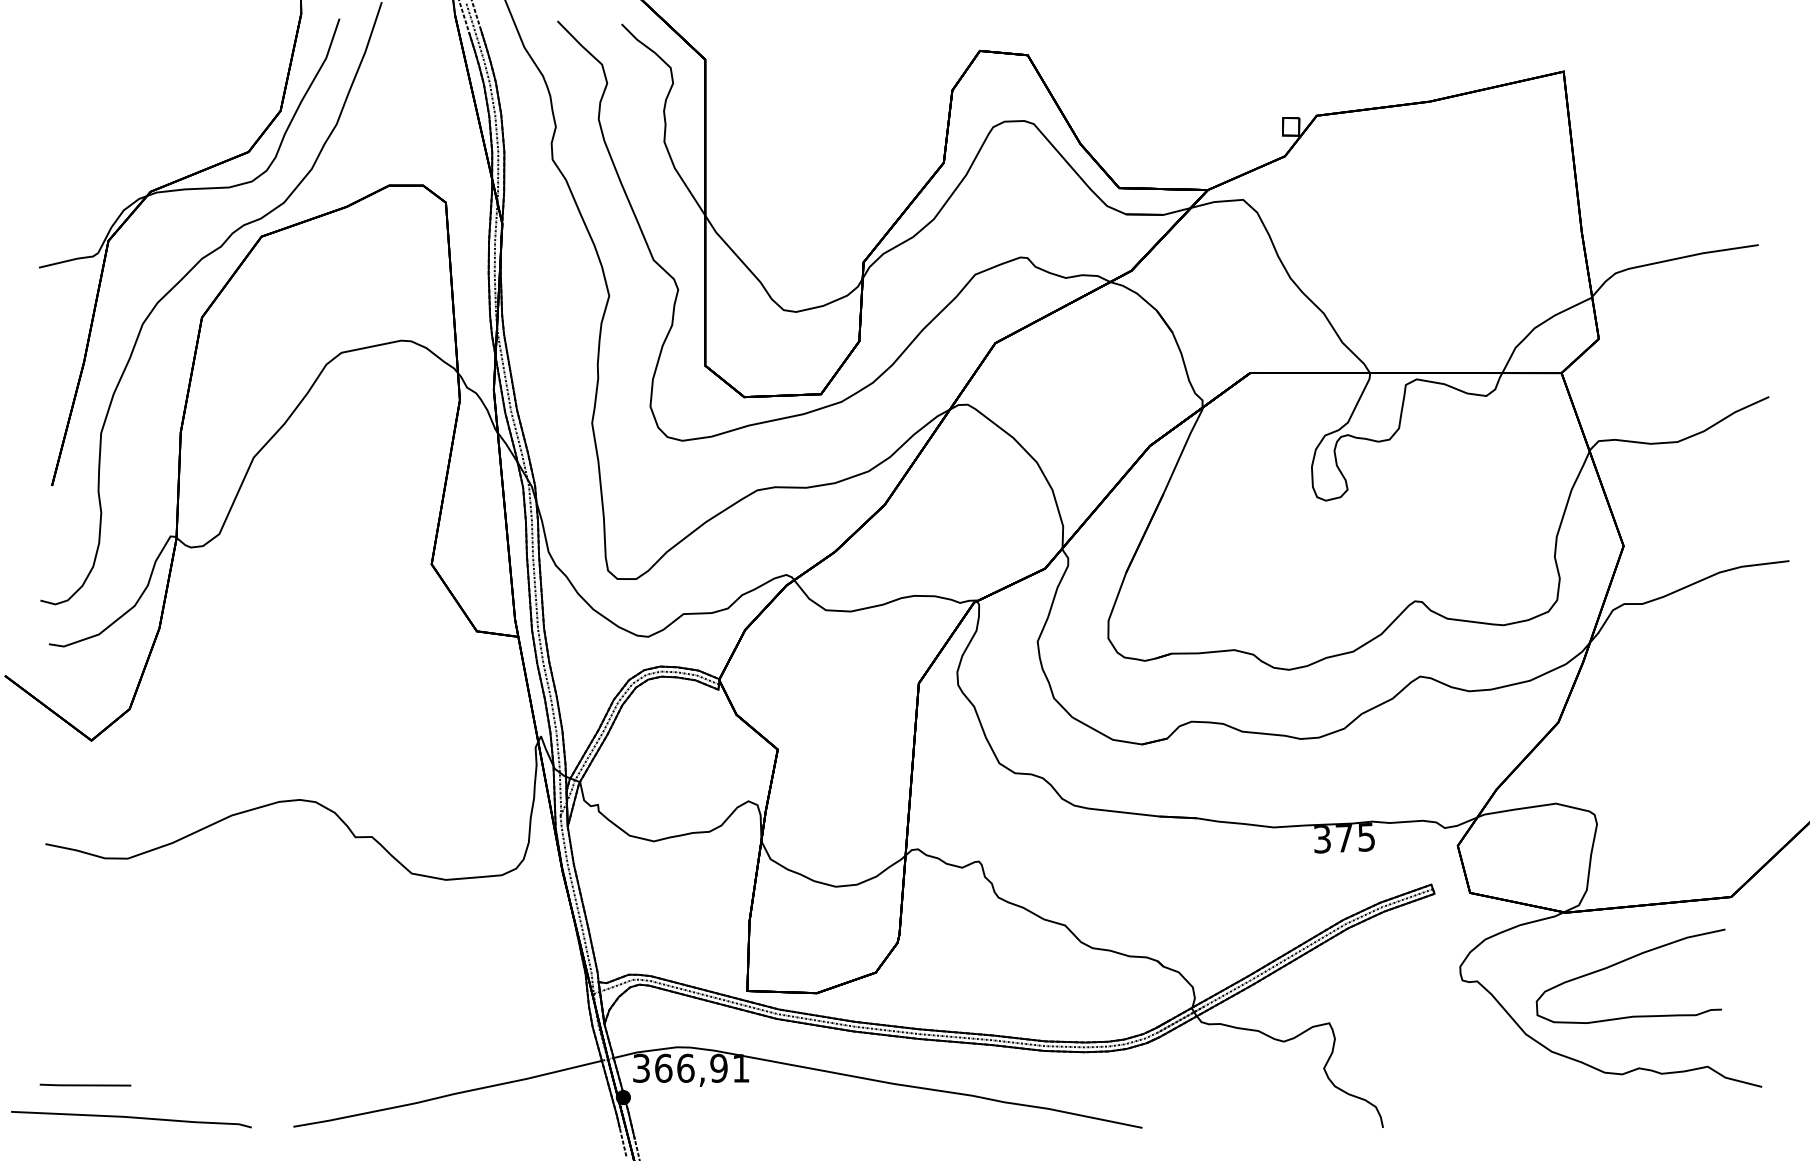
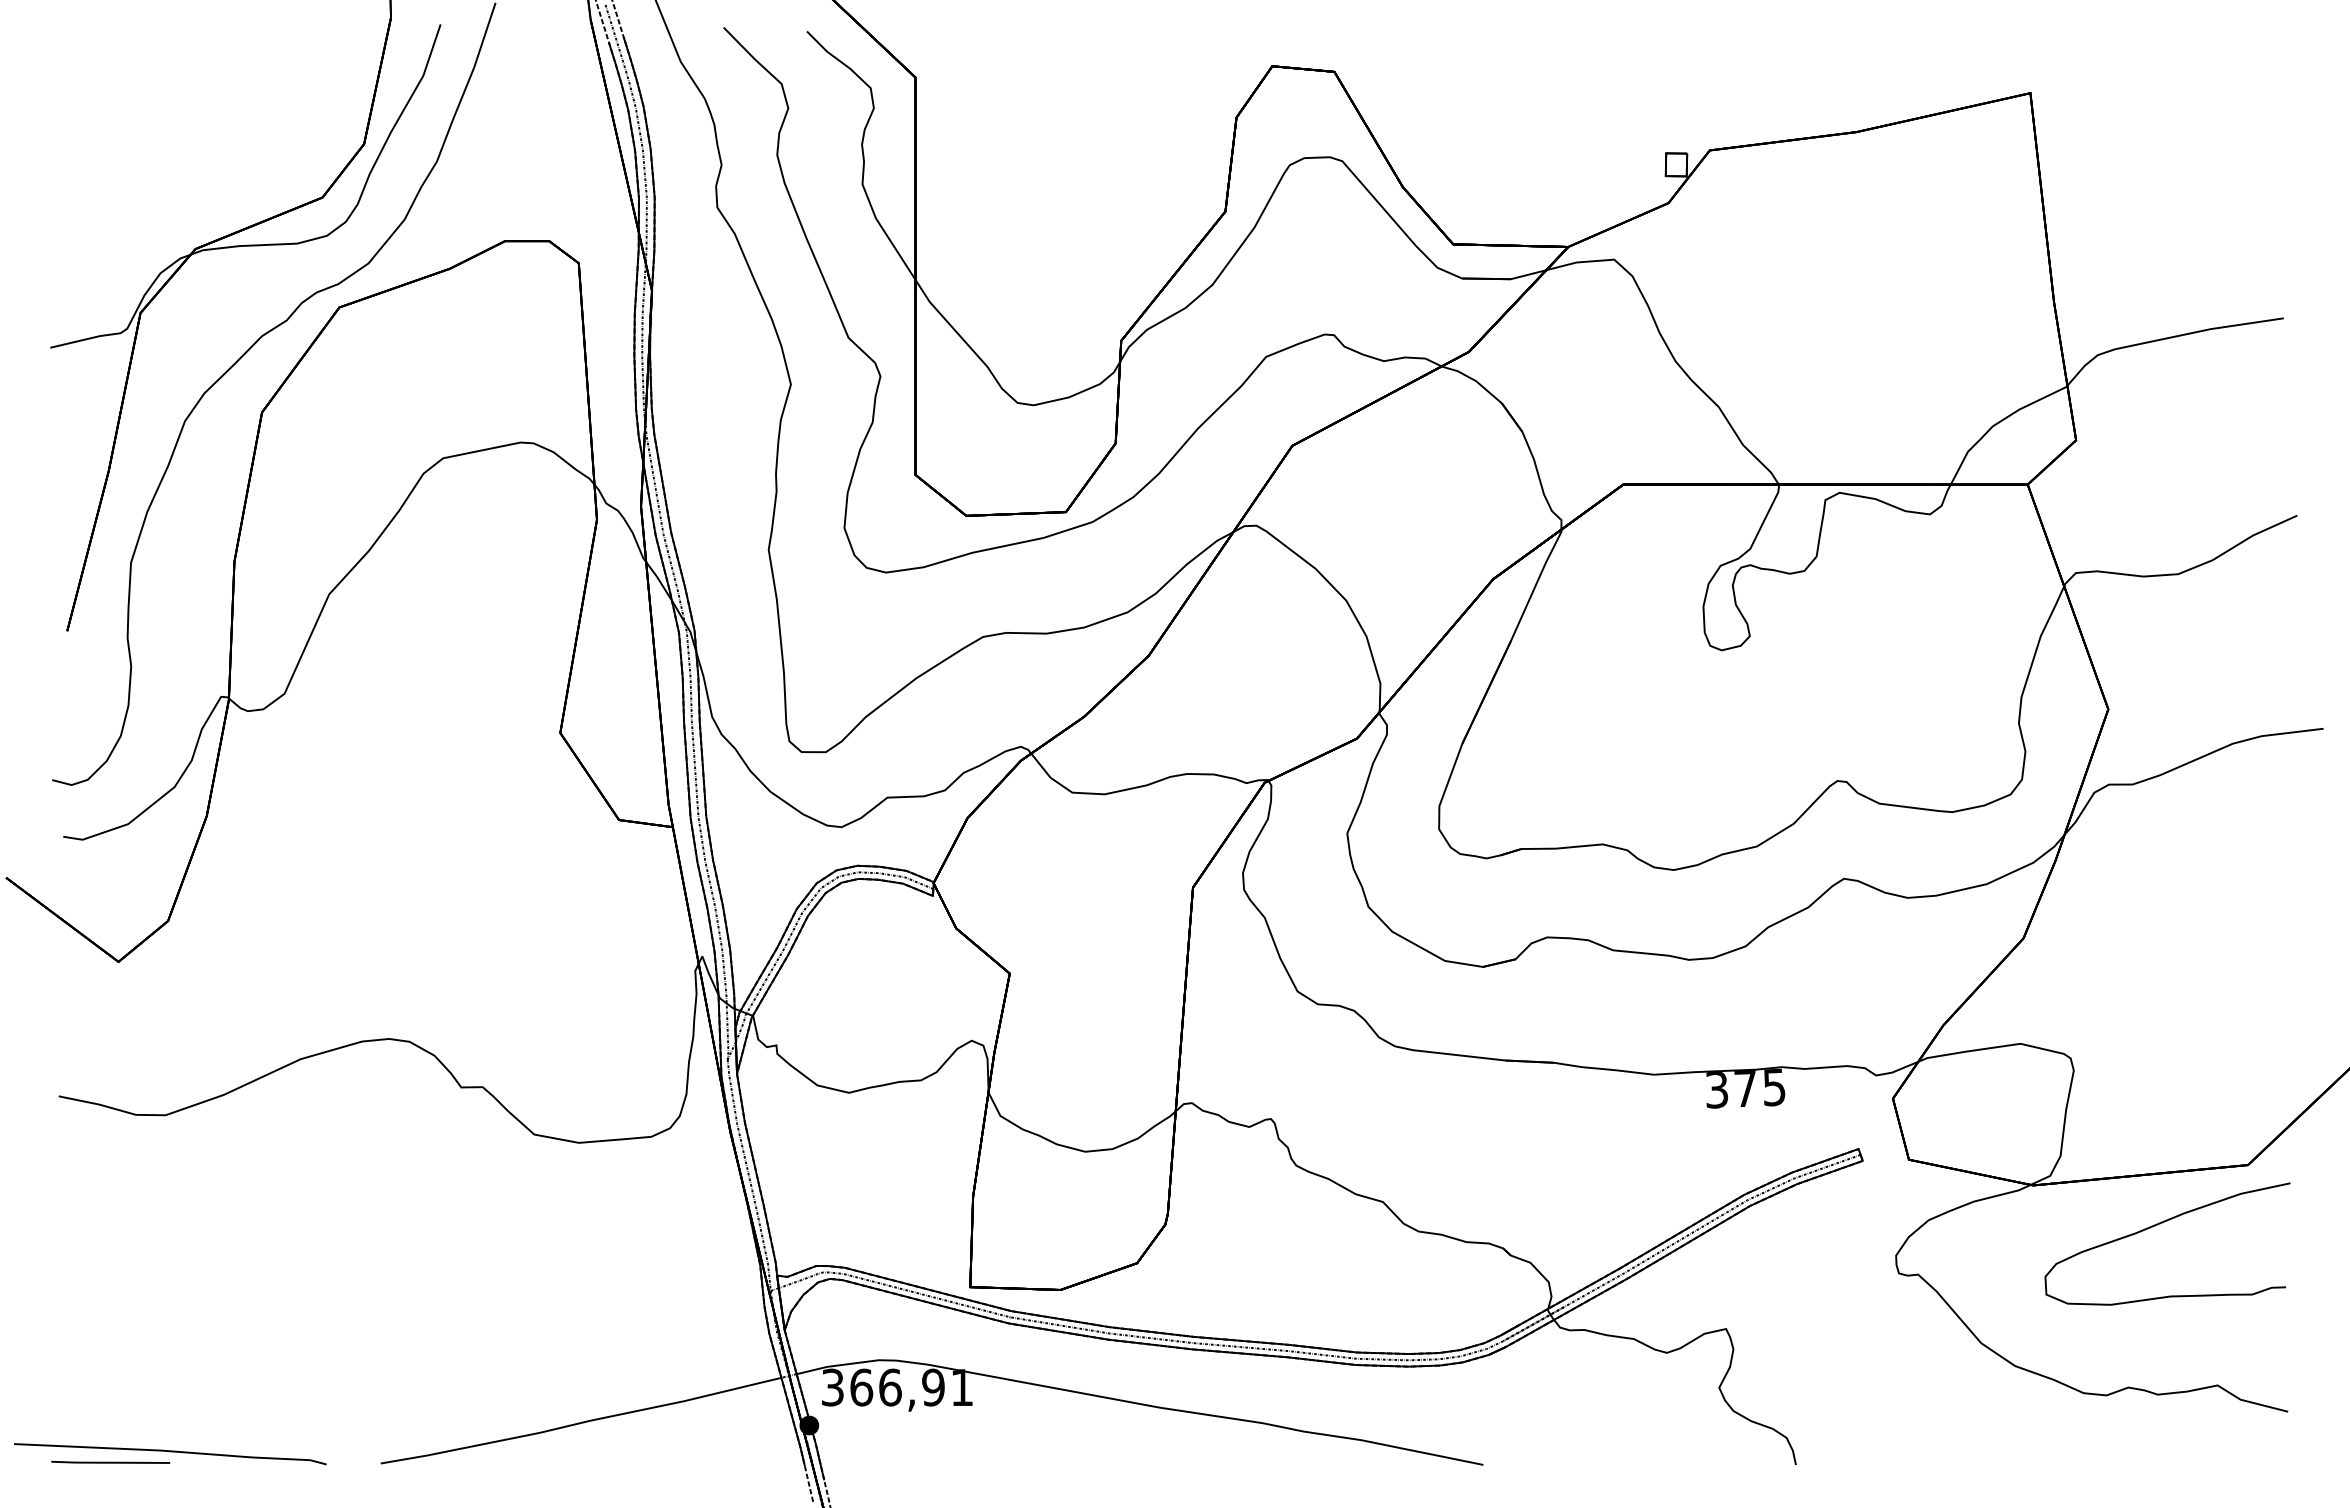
curve: (1625, 961) -> (2160, 1224), moved
line: (85, 1084) -> (110, 1461), moved

